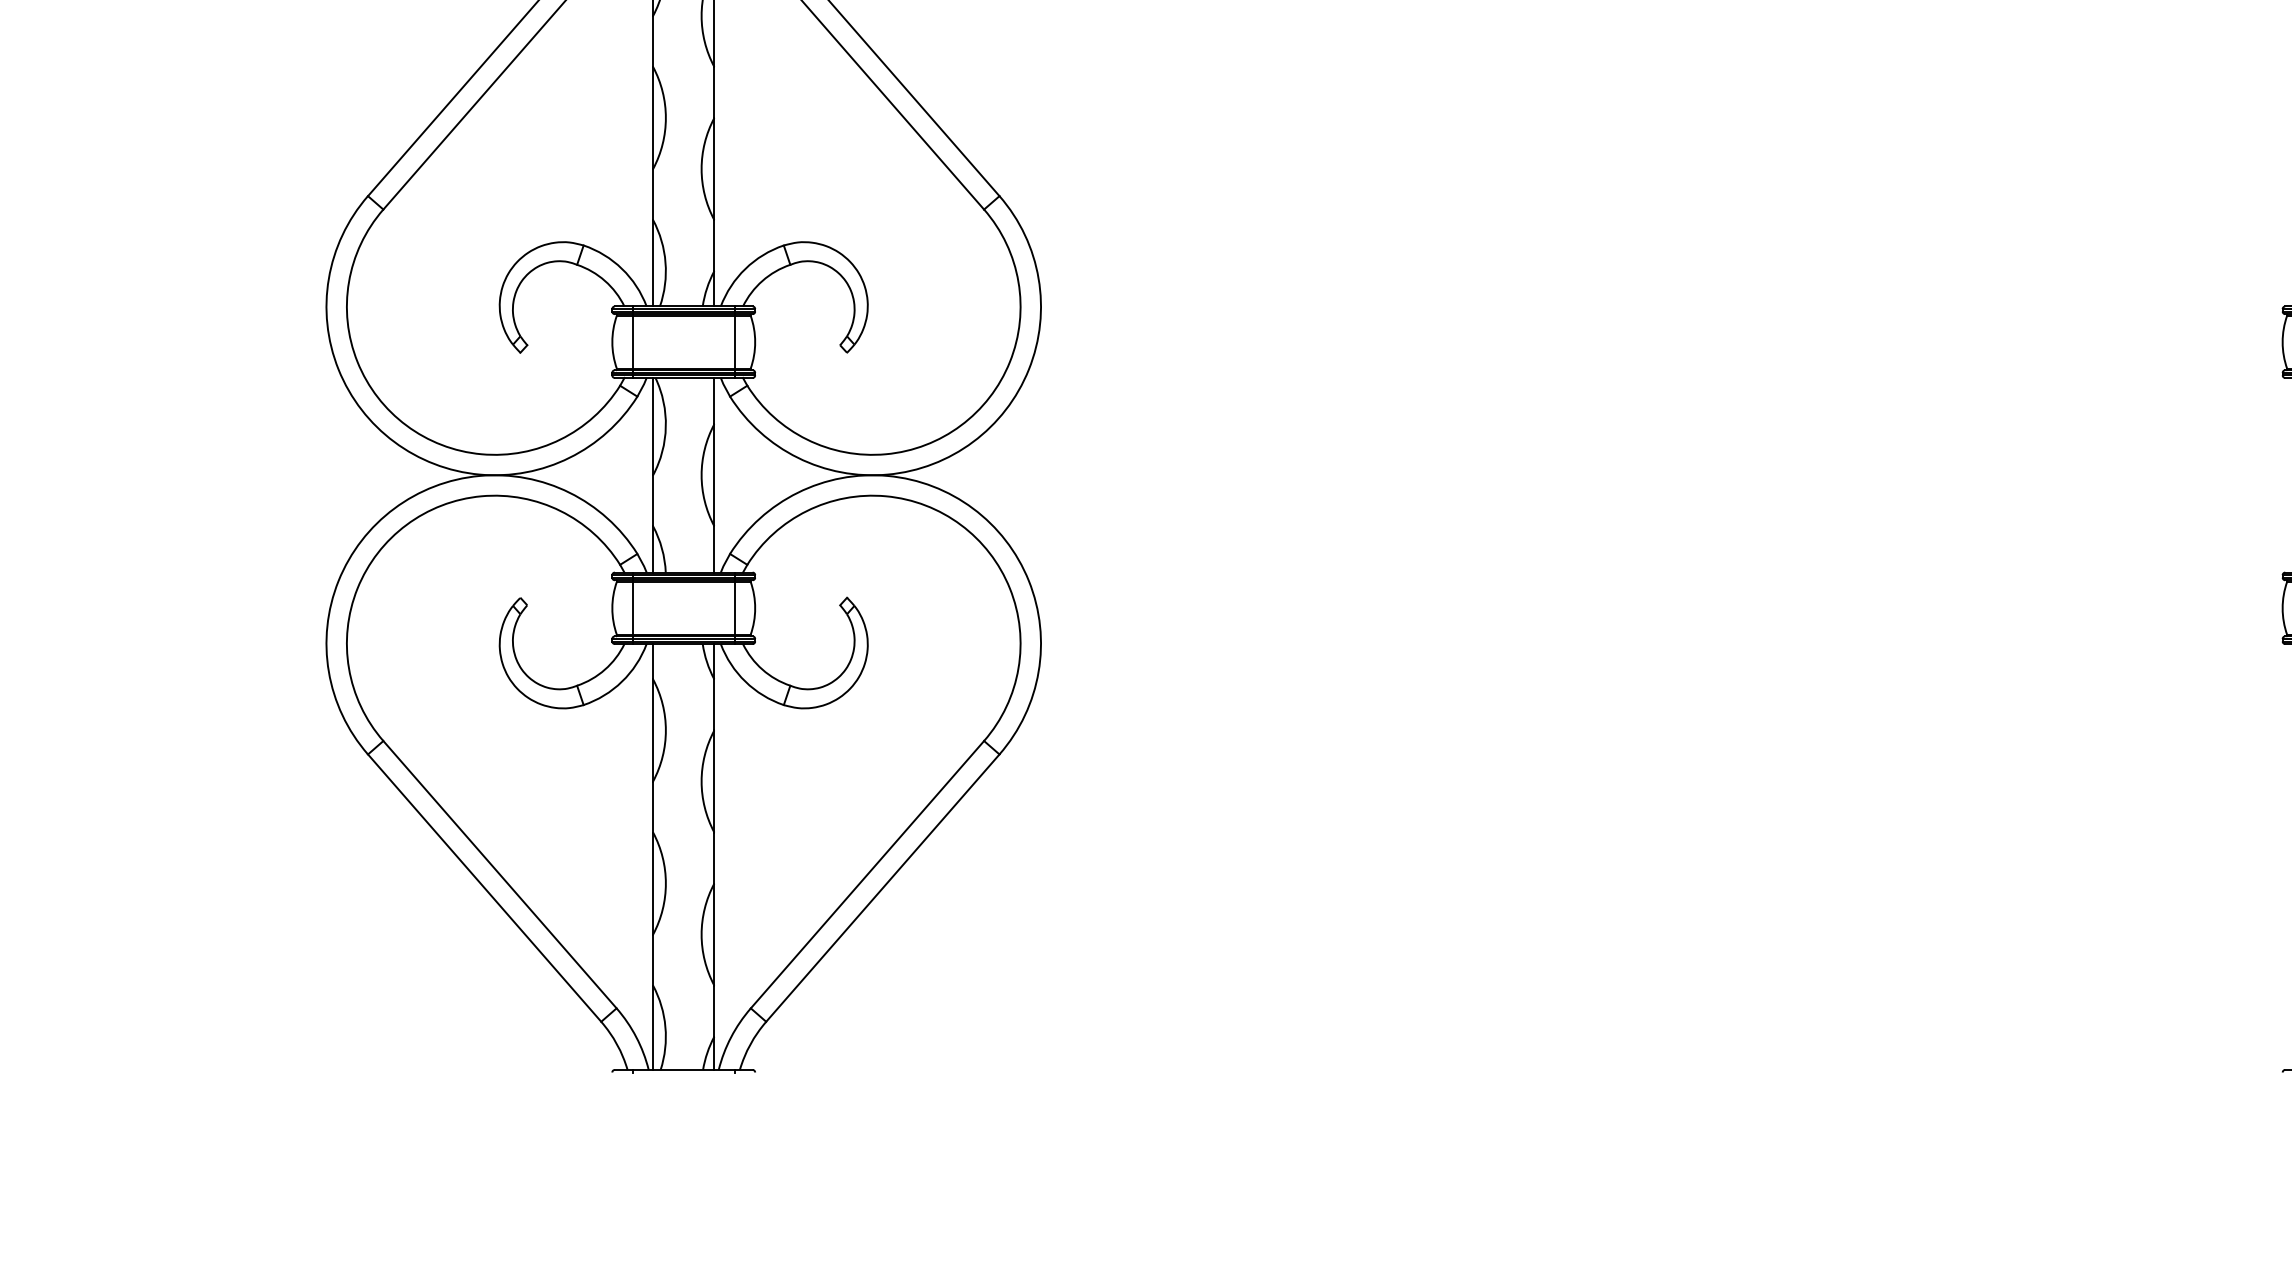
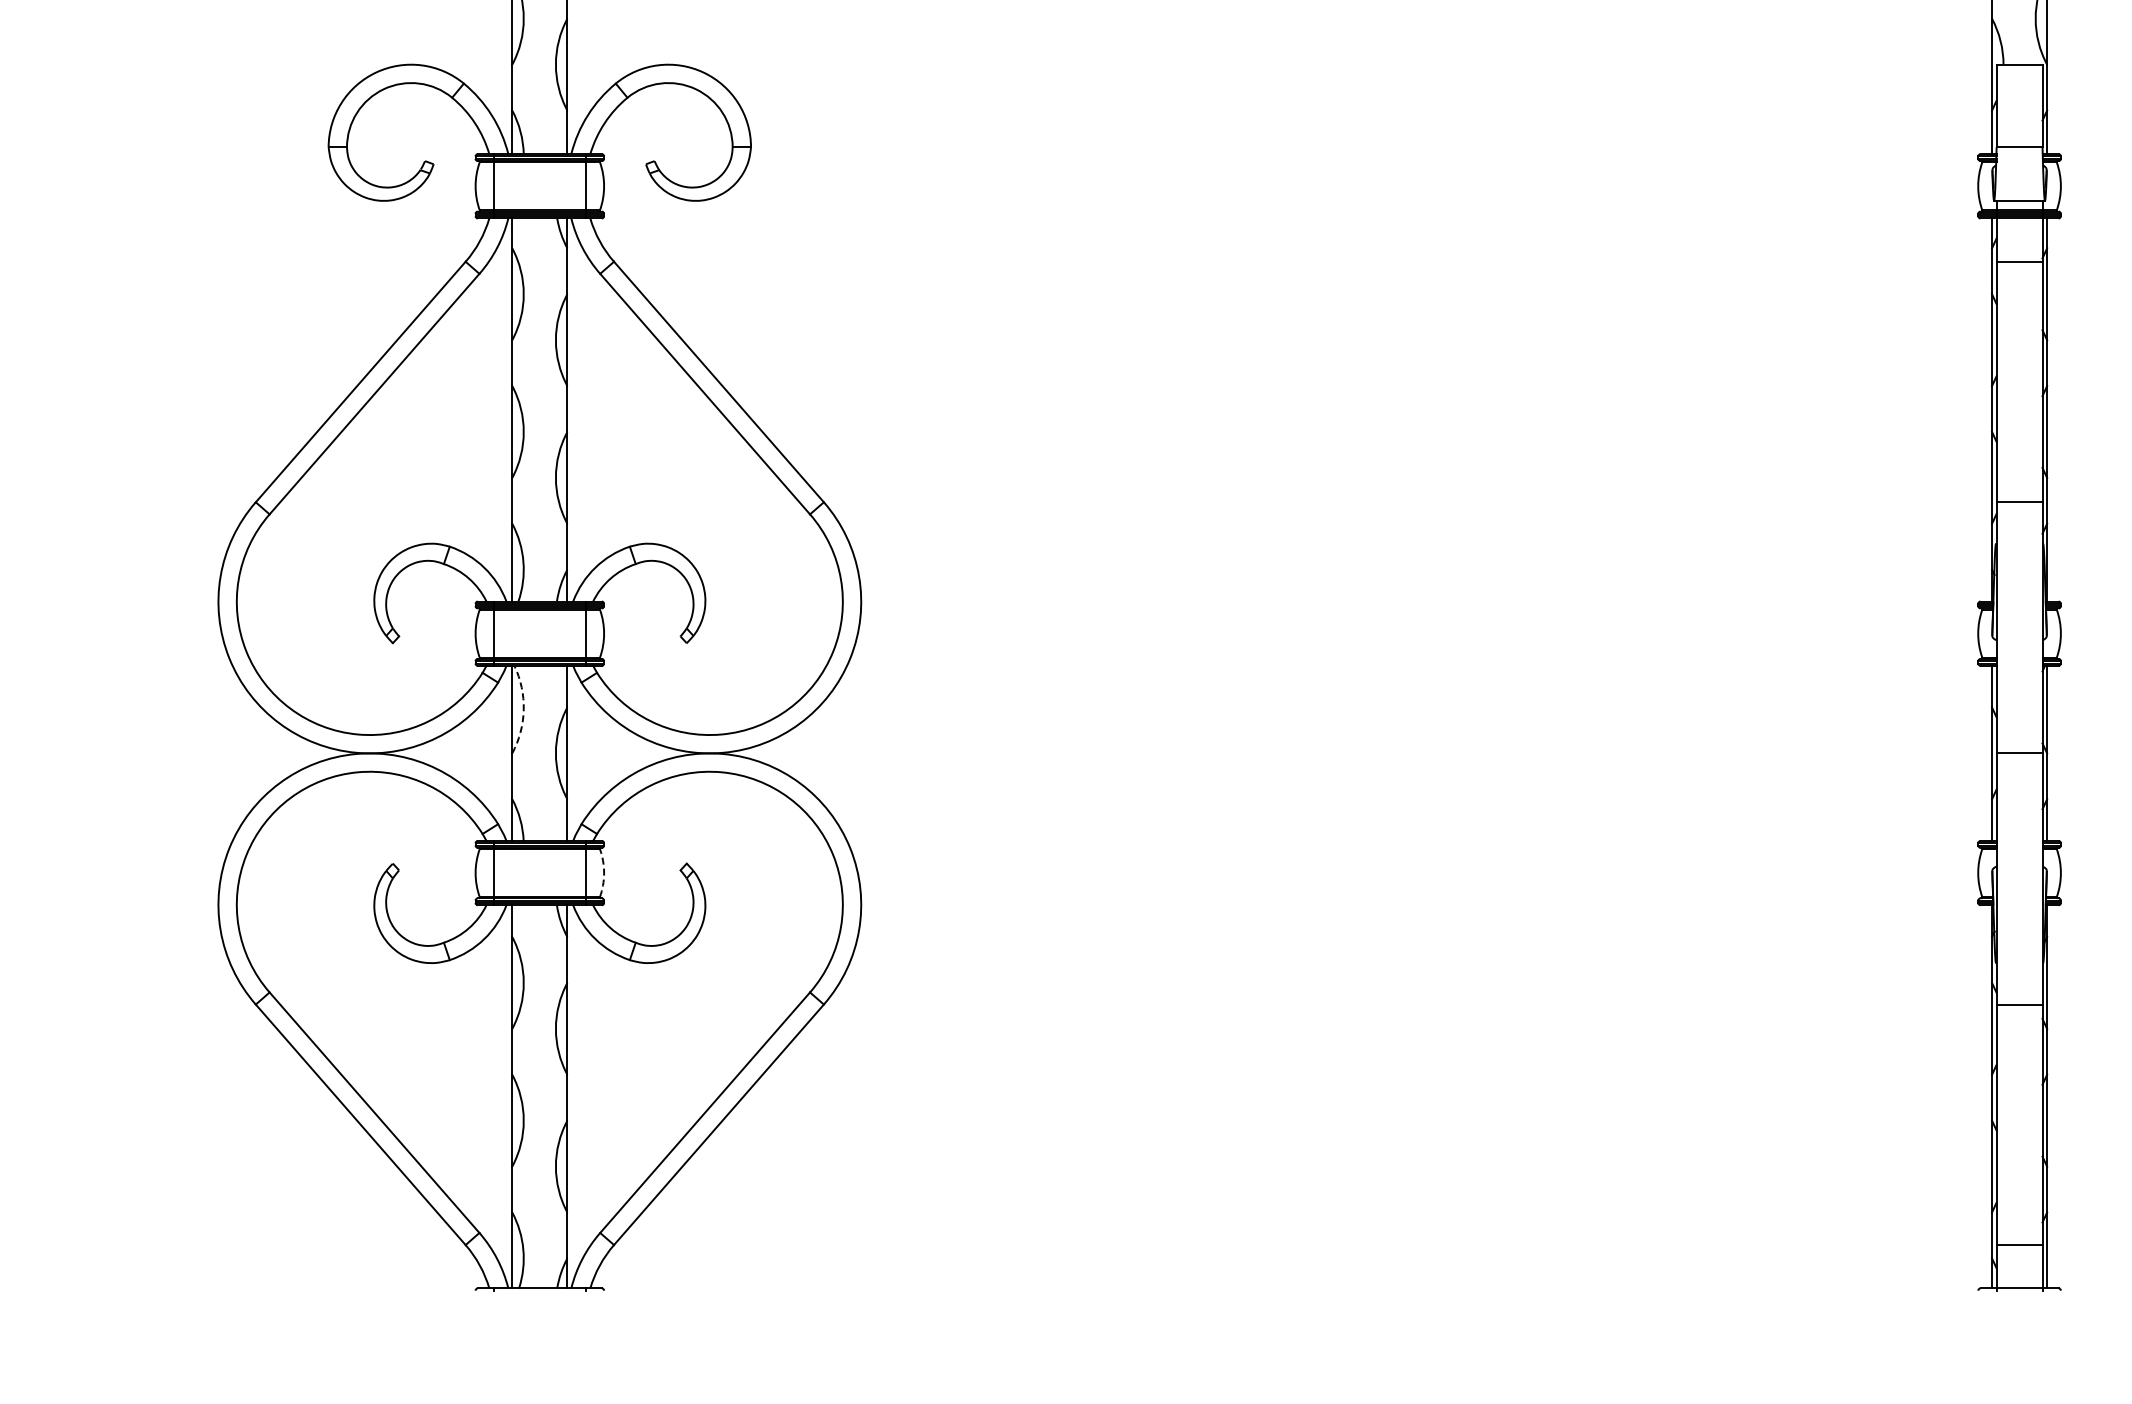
arc: (665, 426) -> (523, 709), solid -> dashed
arc: (755, 608) -> (604, 873), solid -> dashed

